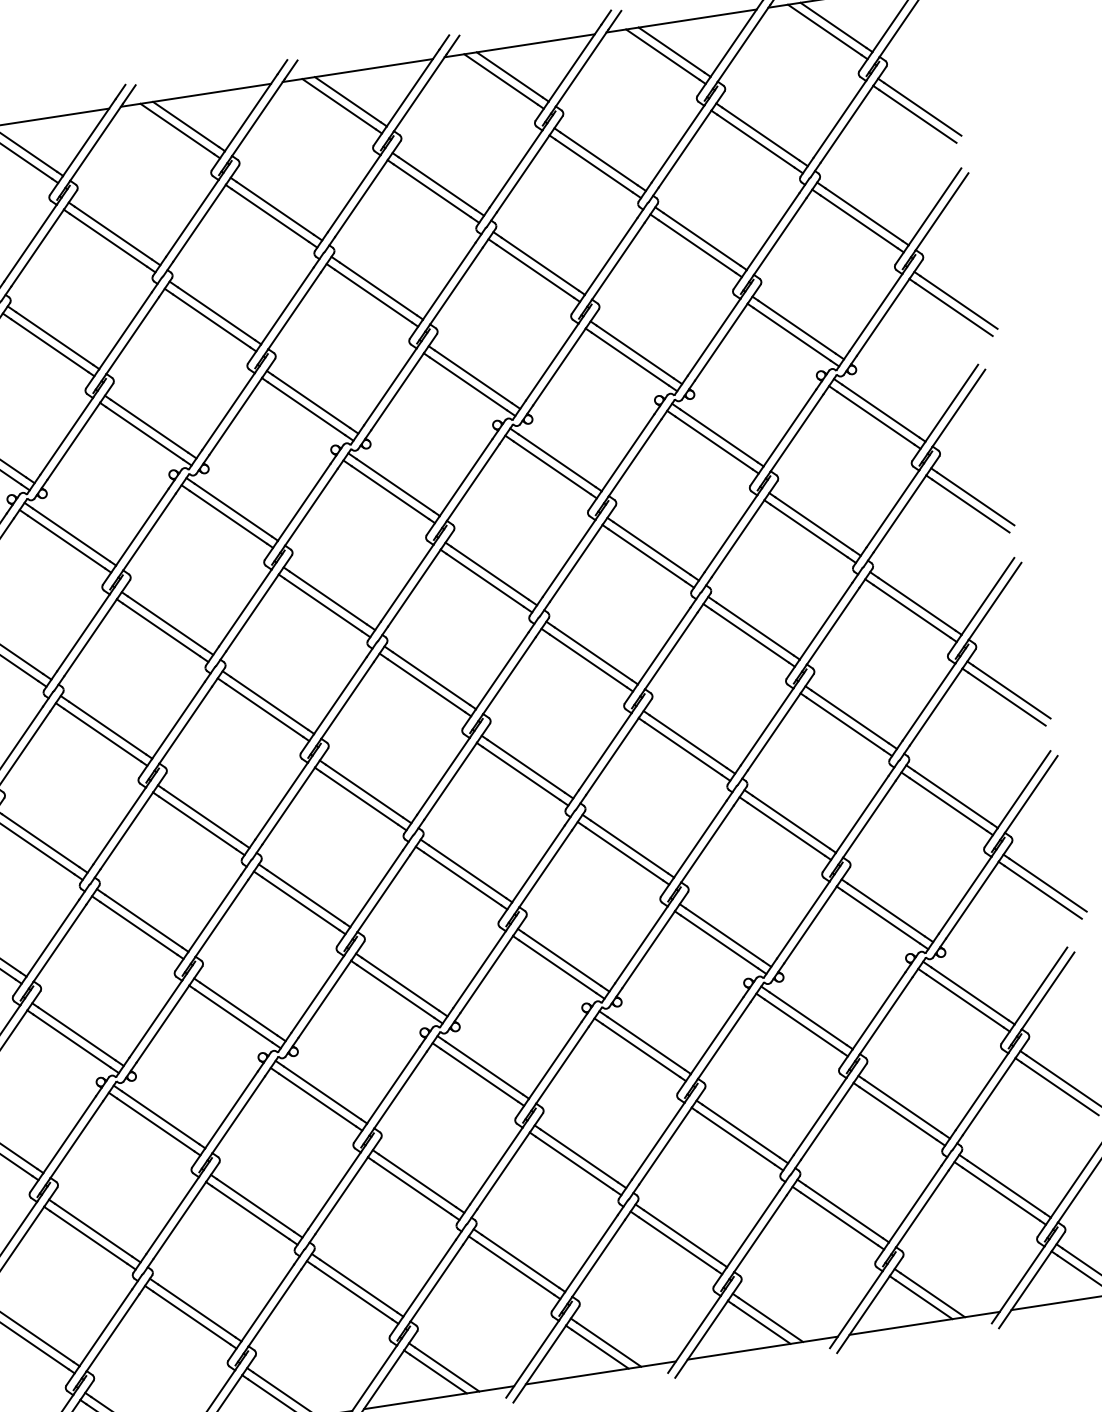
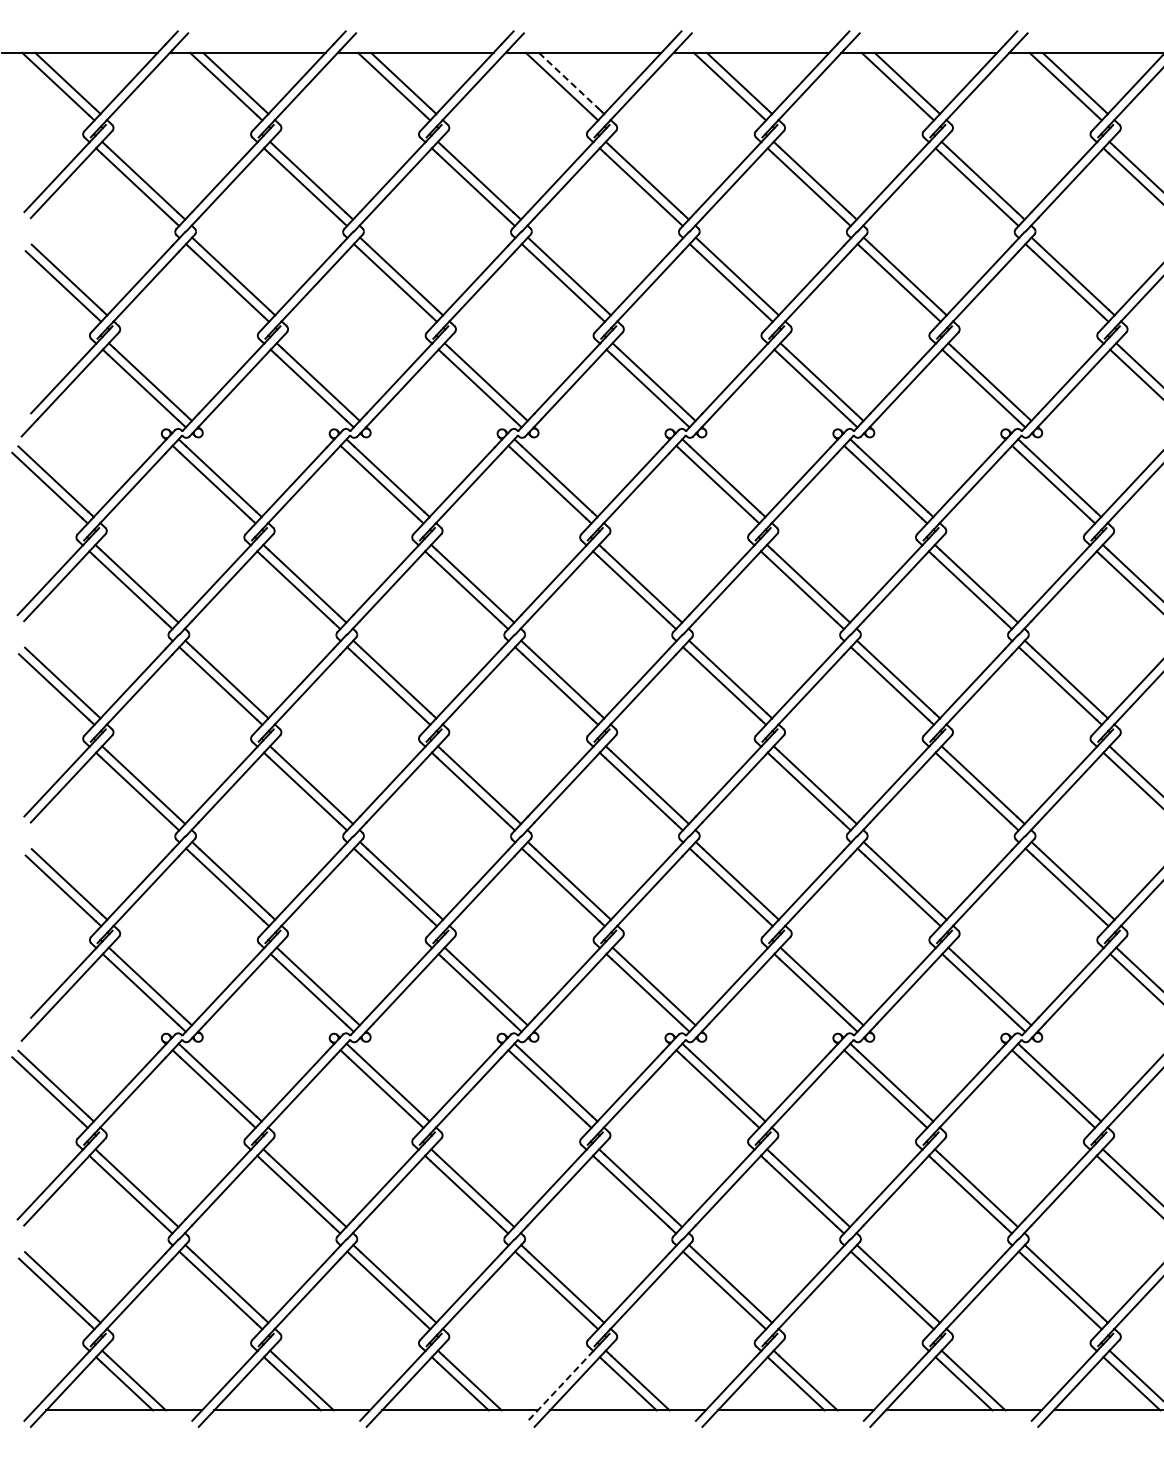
line: (347, 99) -> (568, 80), solid -> dashed
line: (532, 1358) -> (560, 1385), solid -> dashed

